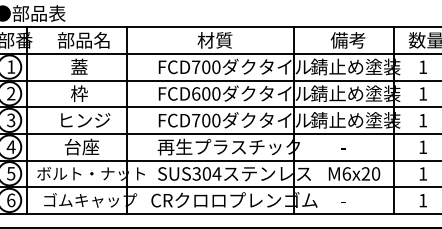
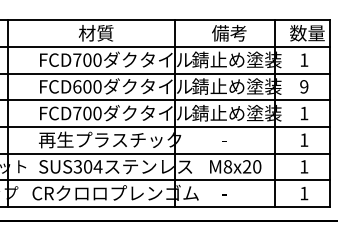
text: (423, 93) -> (304, 86), 1 -> 9
text: (346, 173) -> (227, 166), M6x20 -> M8x20

